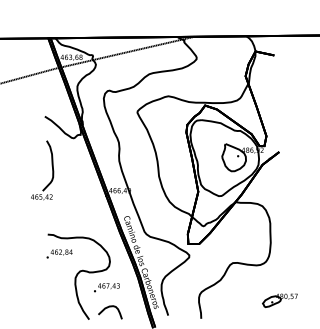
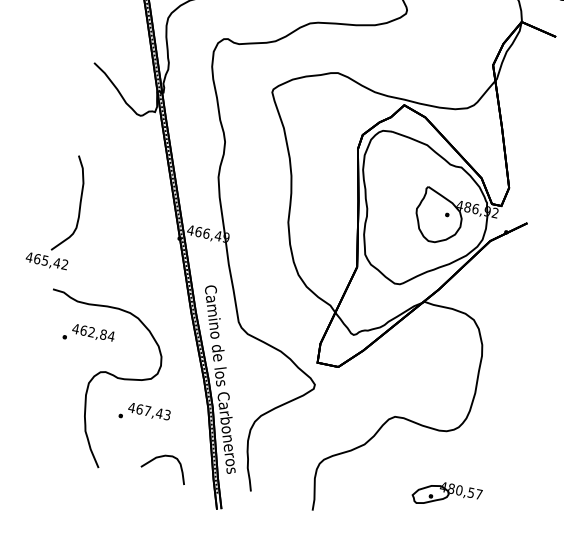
part: (51, 166) -> (77, 206), moved
text: (59, 253) -> (88, 334), moved
part: (279, 300) -> (445, 495), moved
curve: (110, 307) -> (166, 457), moved

